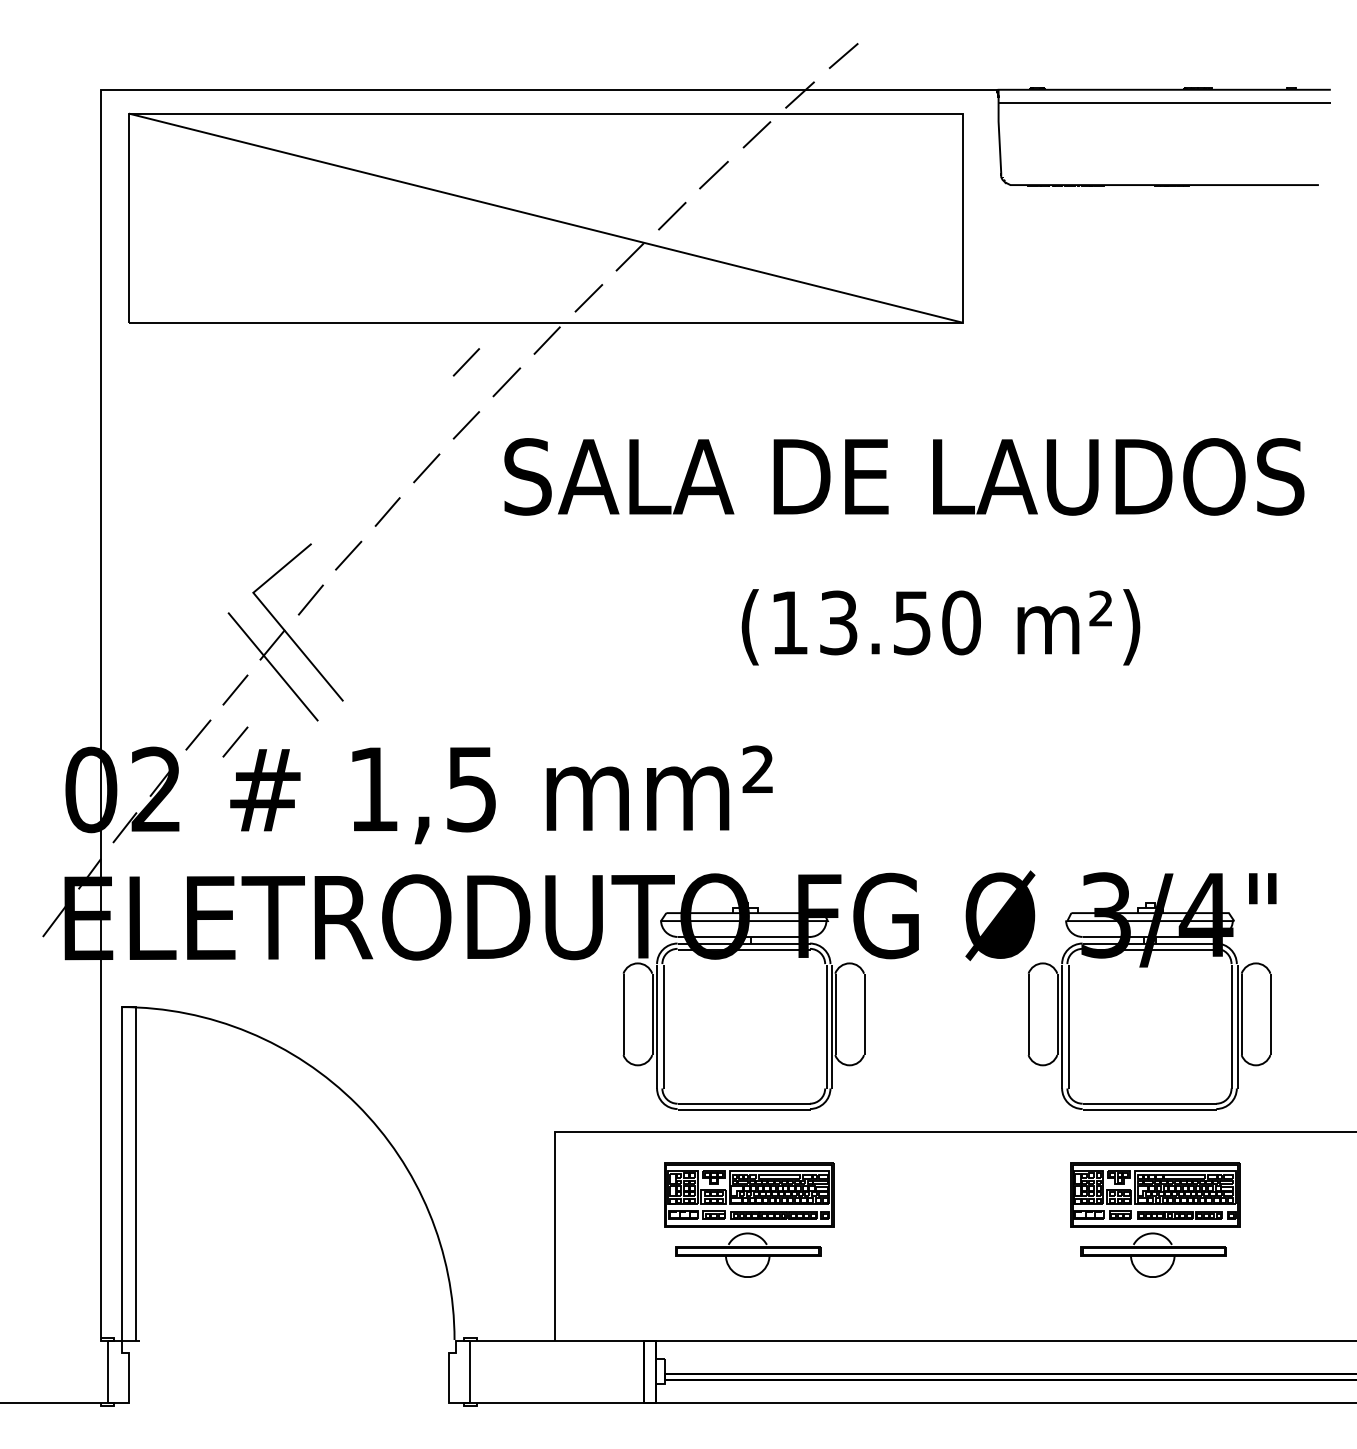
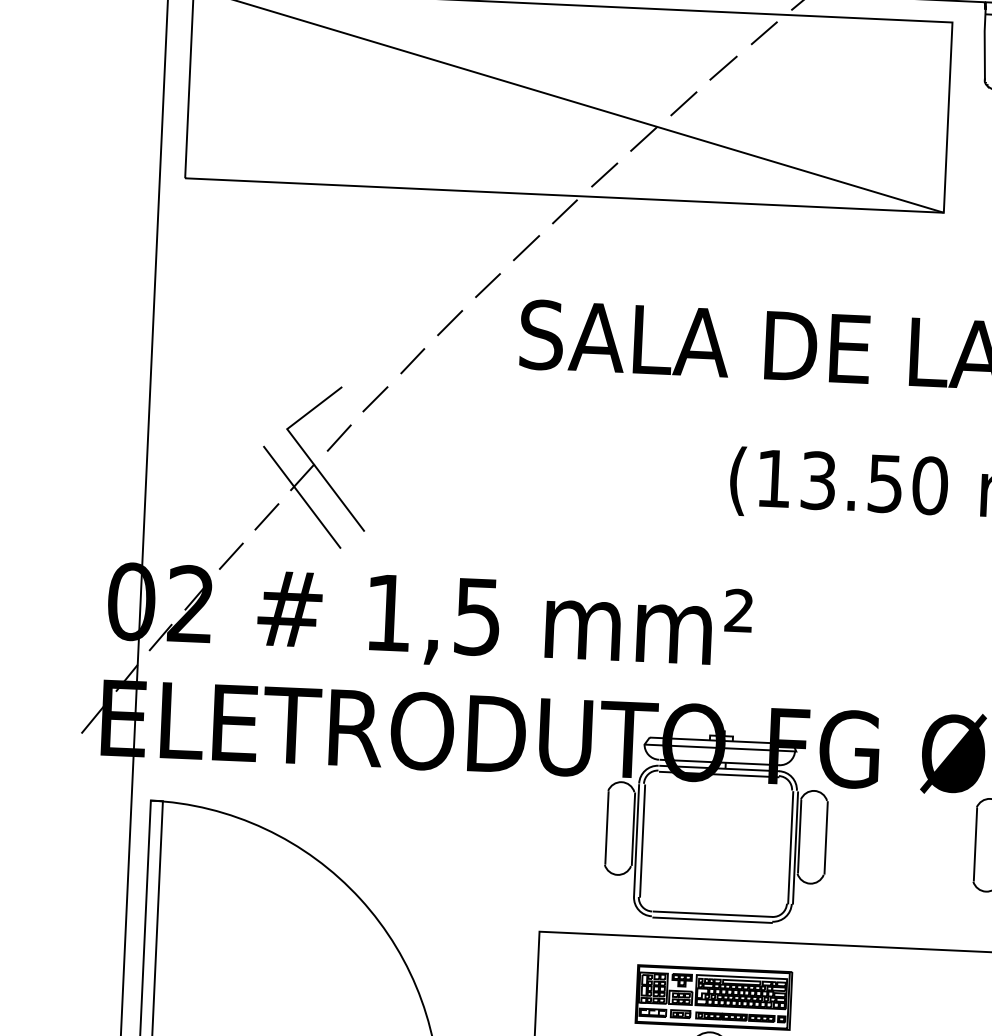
line: (466, 362) -> (490, 228), removed
line: (235, 741) -> (264, 563), removed

